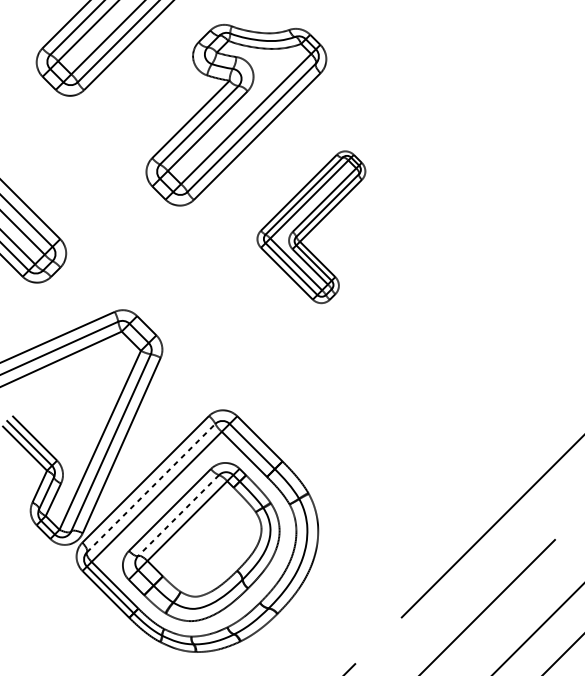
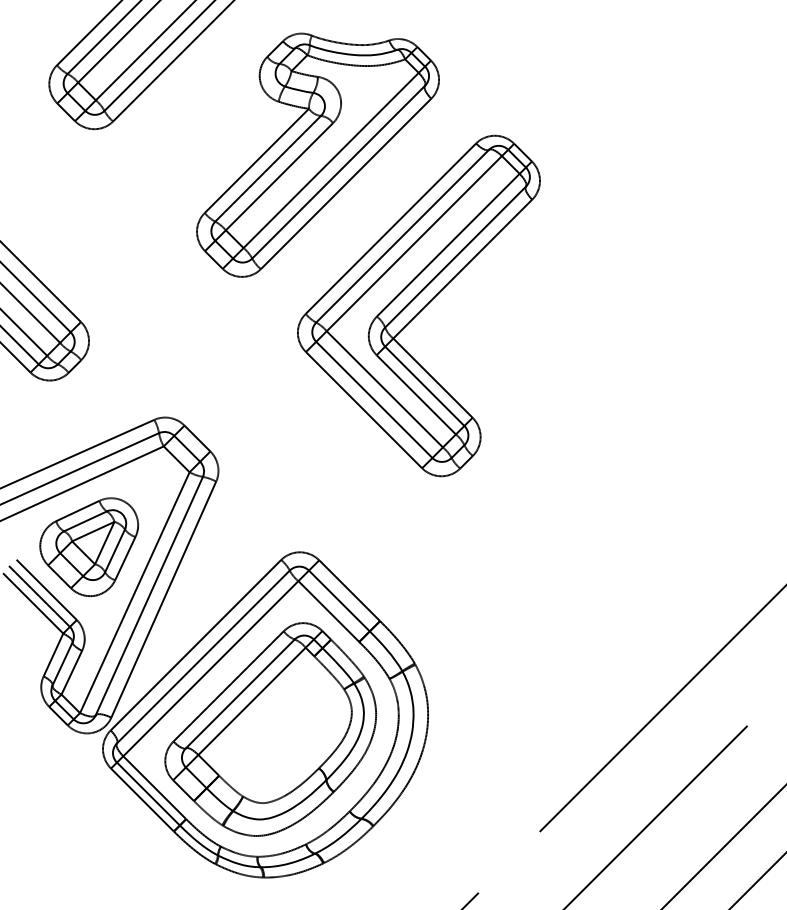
part: (311, 226) -> (418, 305), size x1.67
part: (66, 406) -> (89, 547), added
line: (151, 487) -> (203, 656), dashed -> solid
line: (178, 515) -> (240, 693), dashed -> solid

